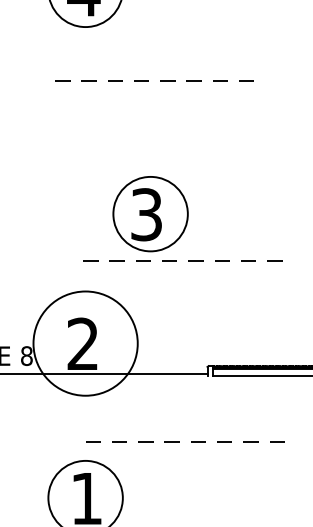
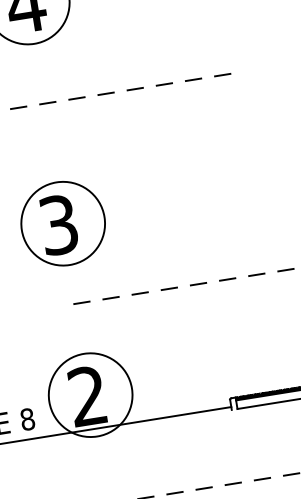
part: (150, 214) -> (63, 224), moved
circle: (85, 343) -> (90, 395), size x0.71

